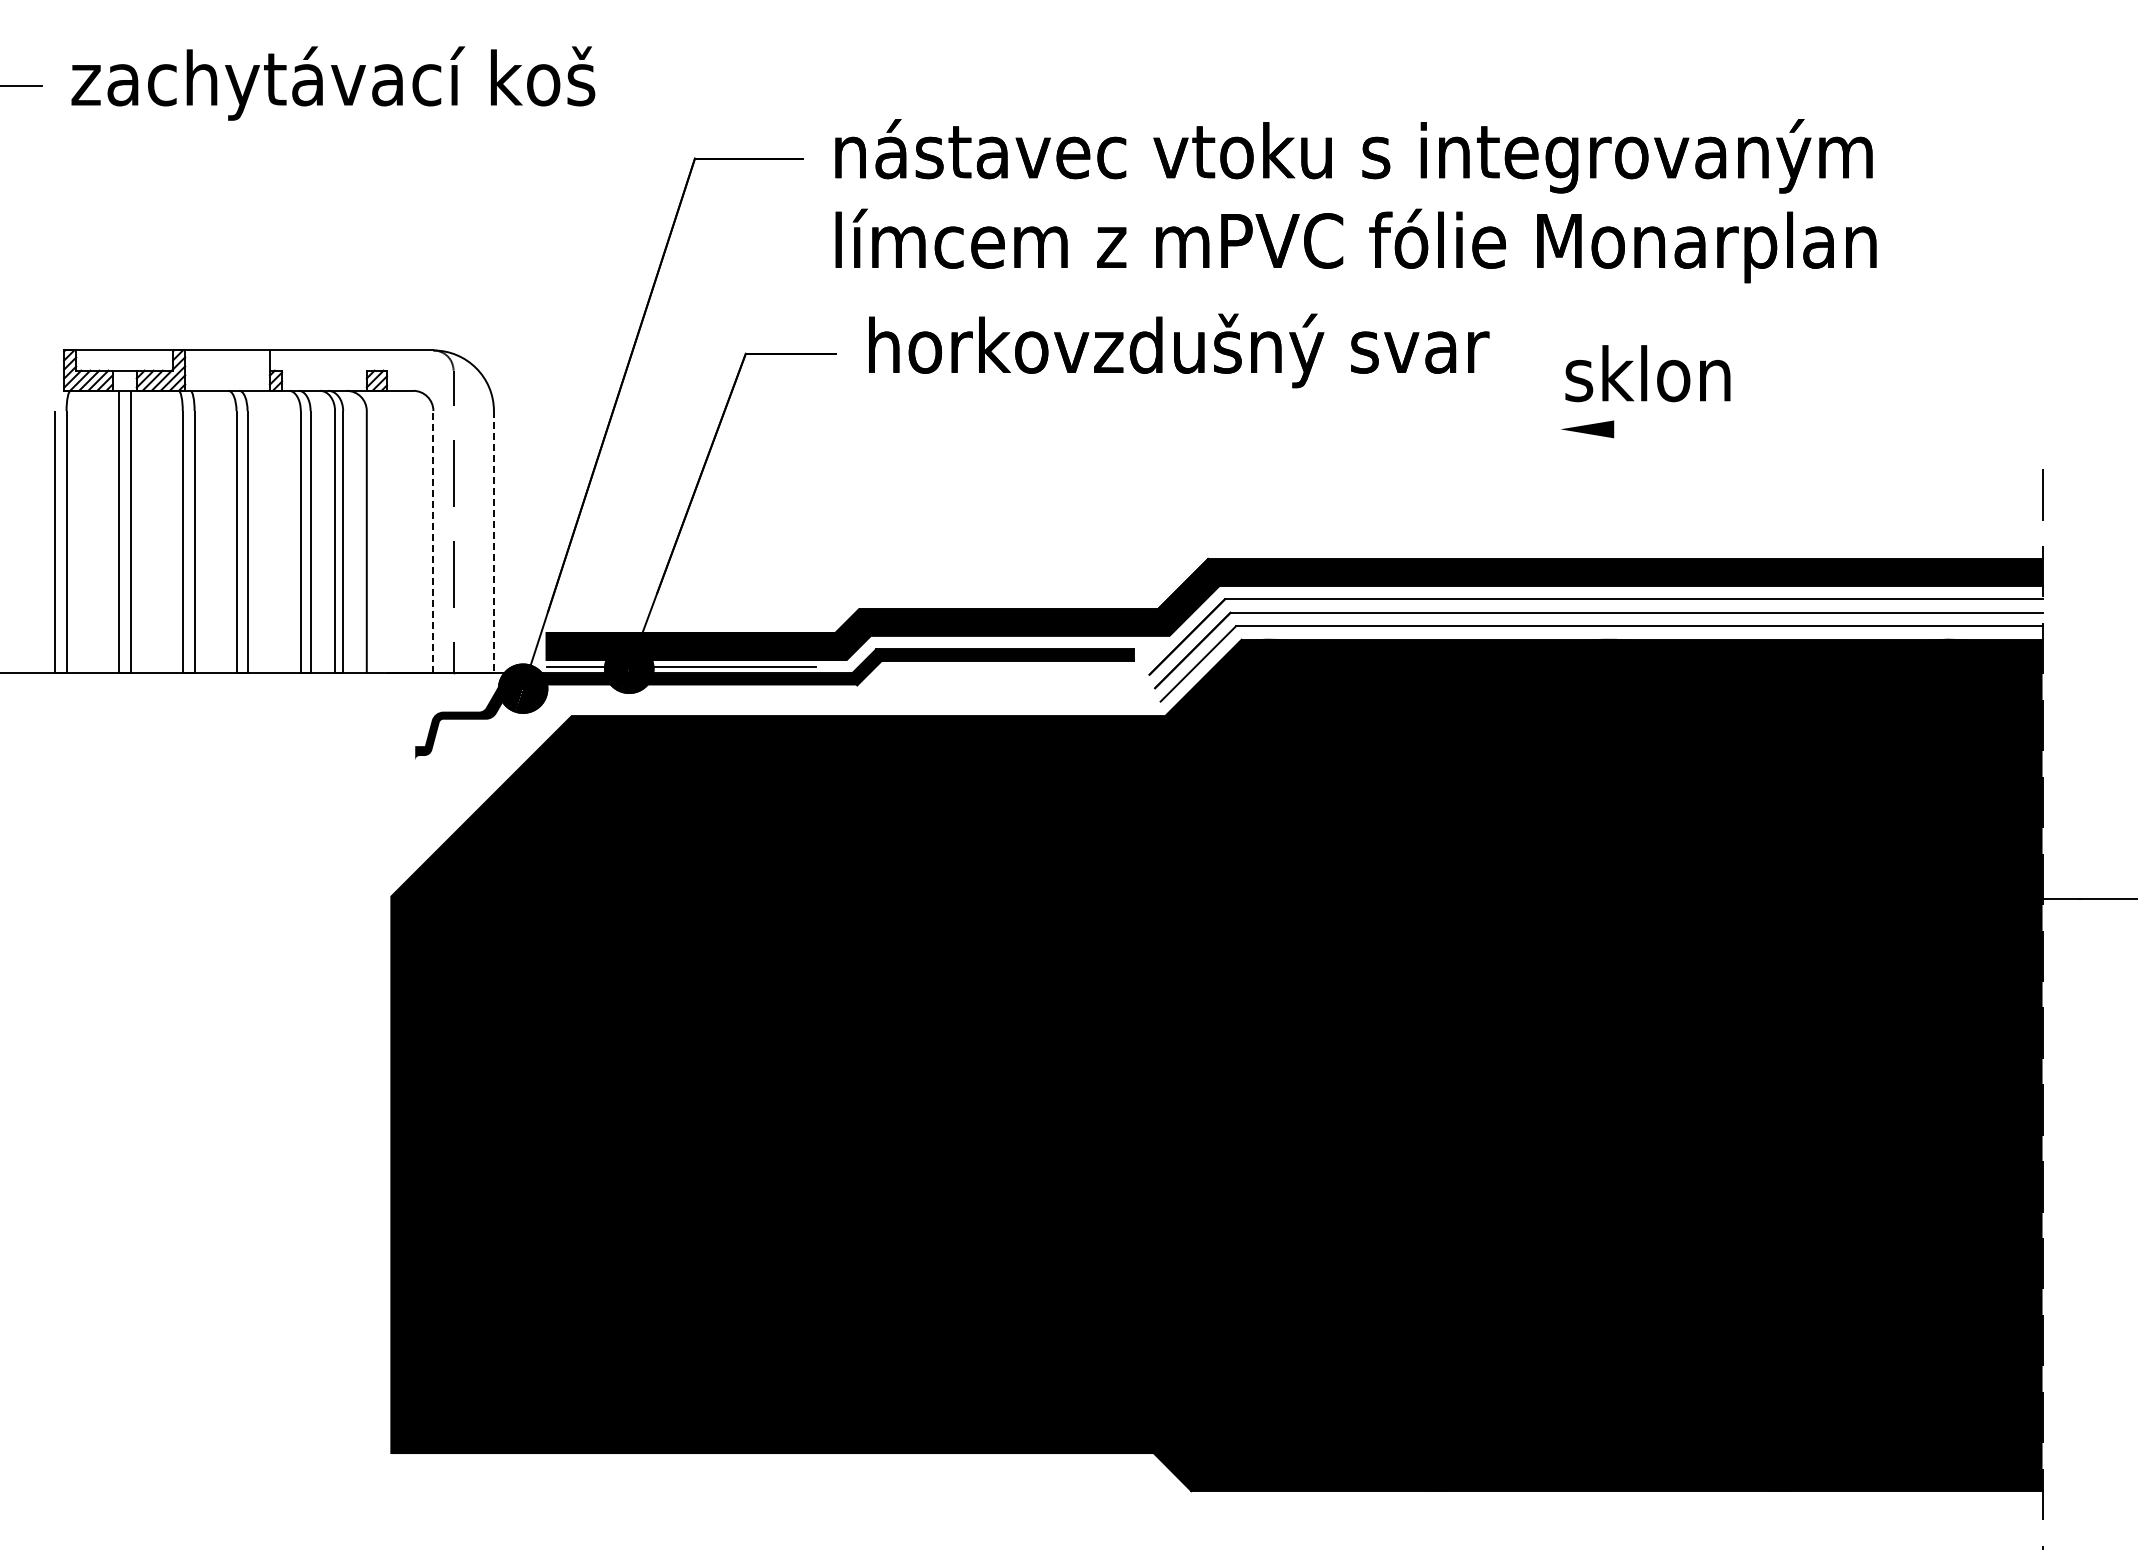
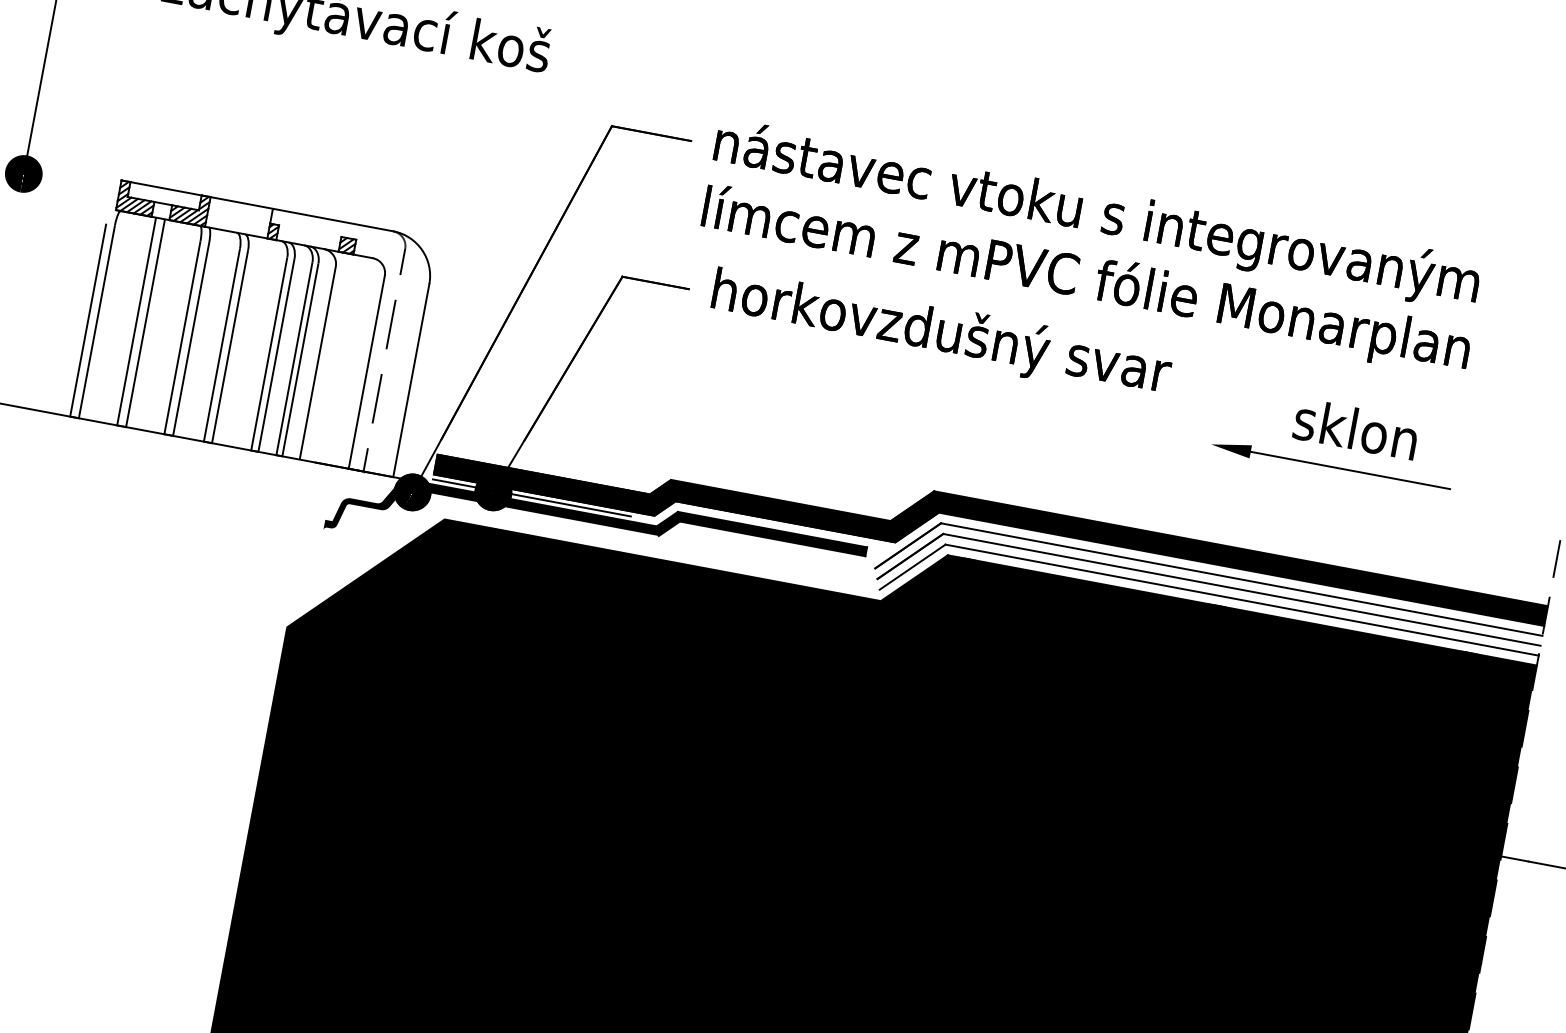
text: (1647, 373) -> (1355, 428), moved
line: (1749, 429) -> (1350, 470), added
line: (433, 541) -> (366, 371), dashed -> solid
line: (493, 542) -> (410, 380), dashed -> solid

